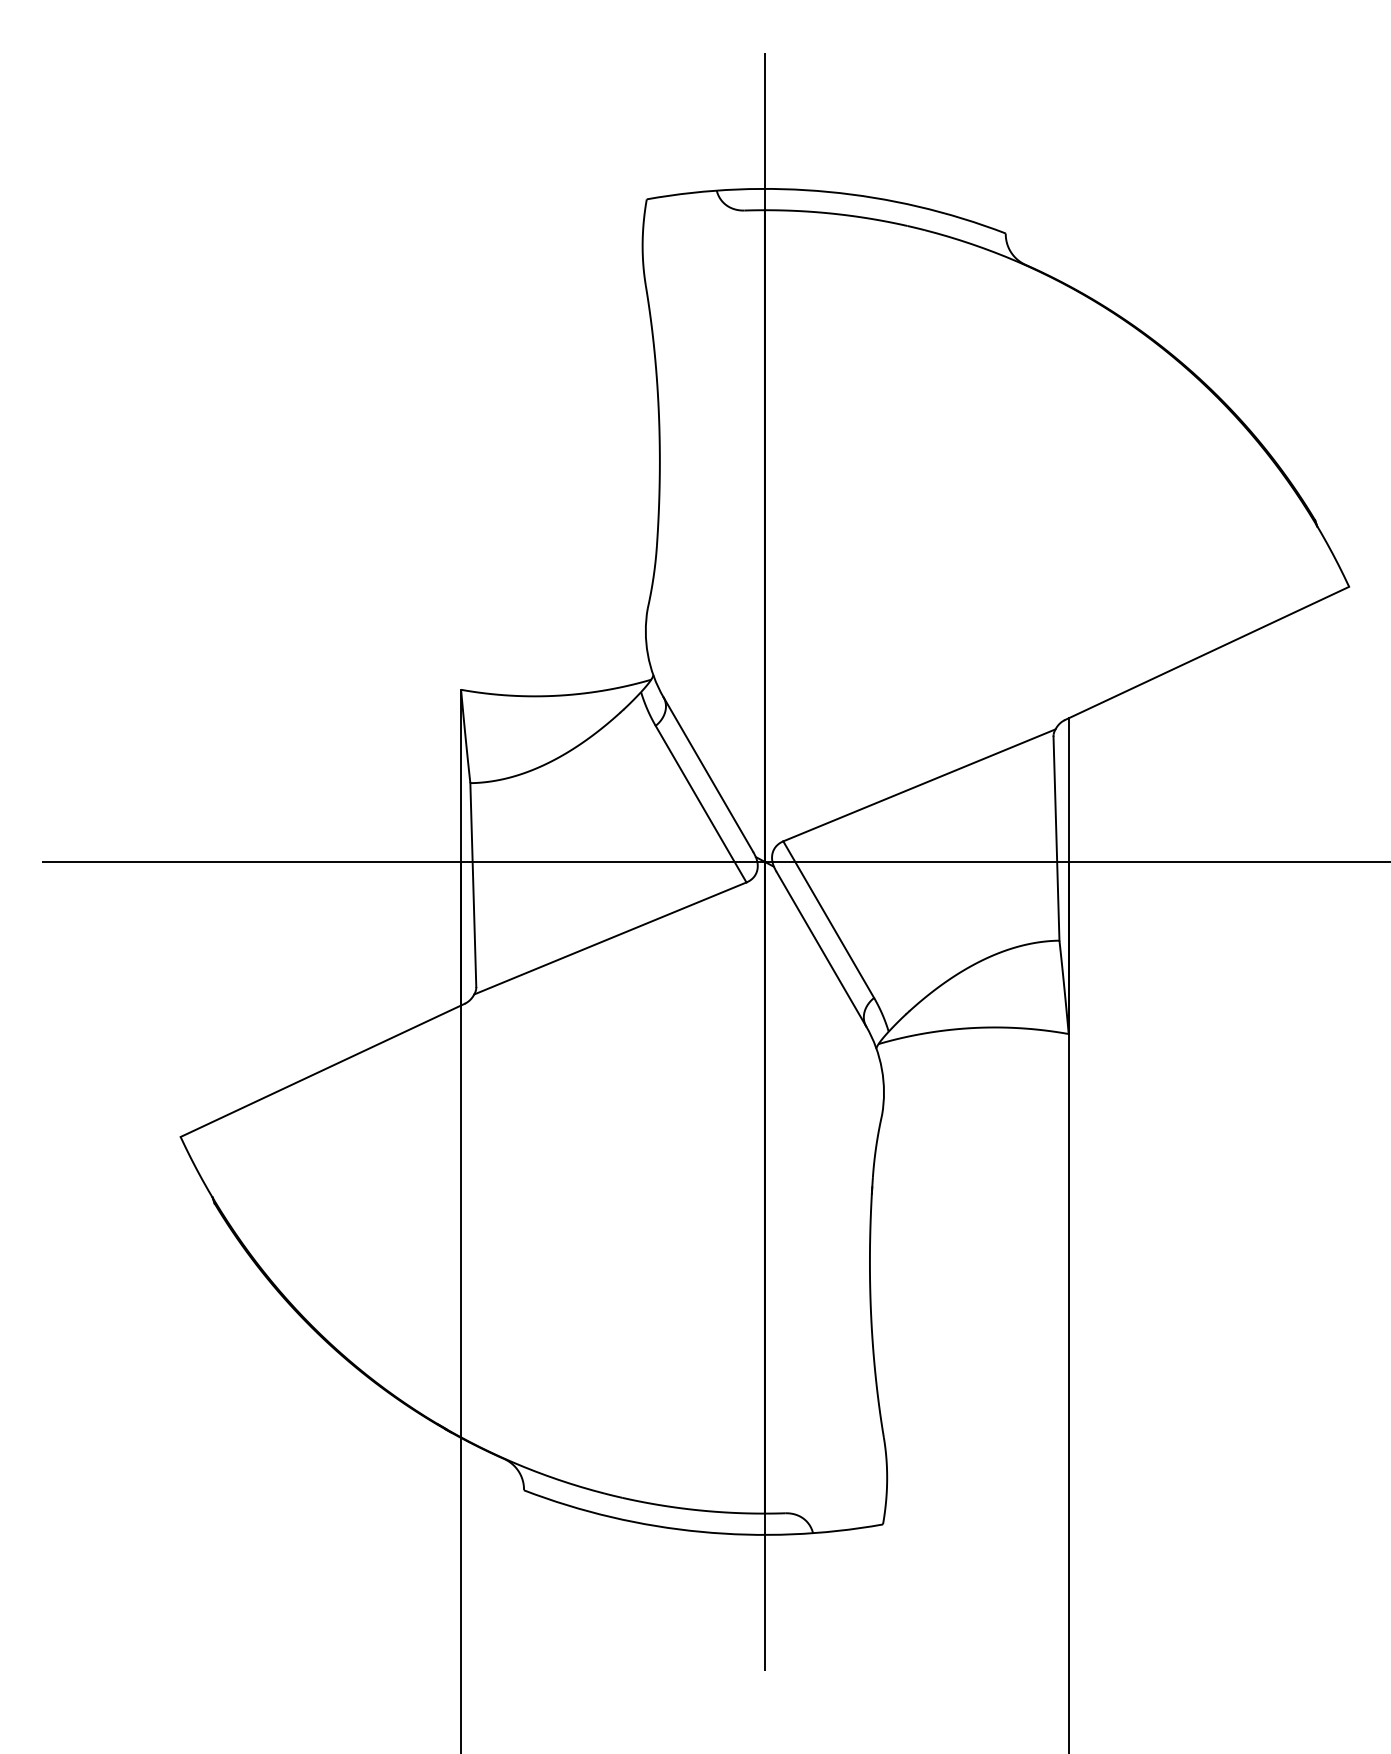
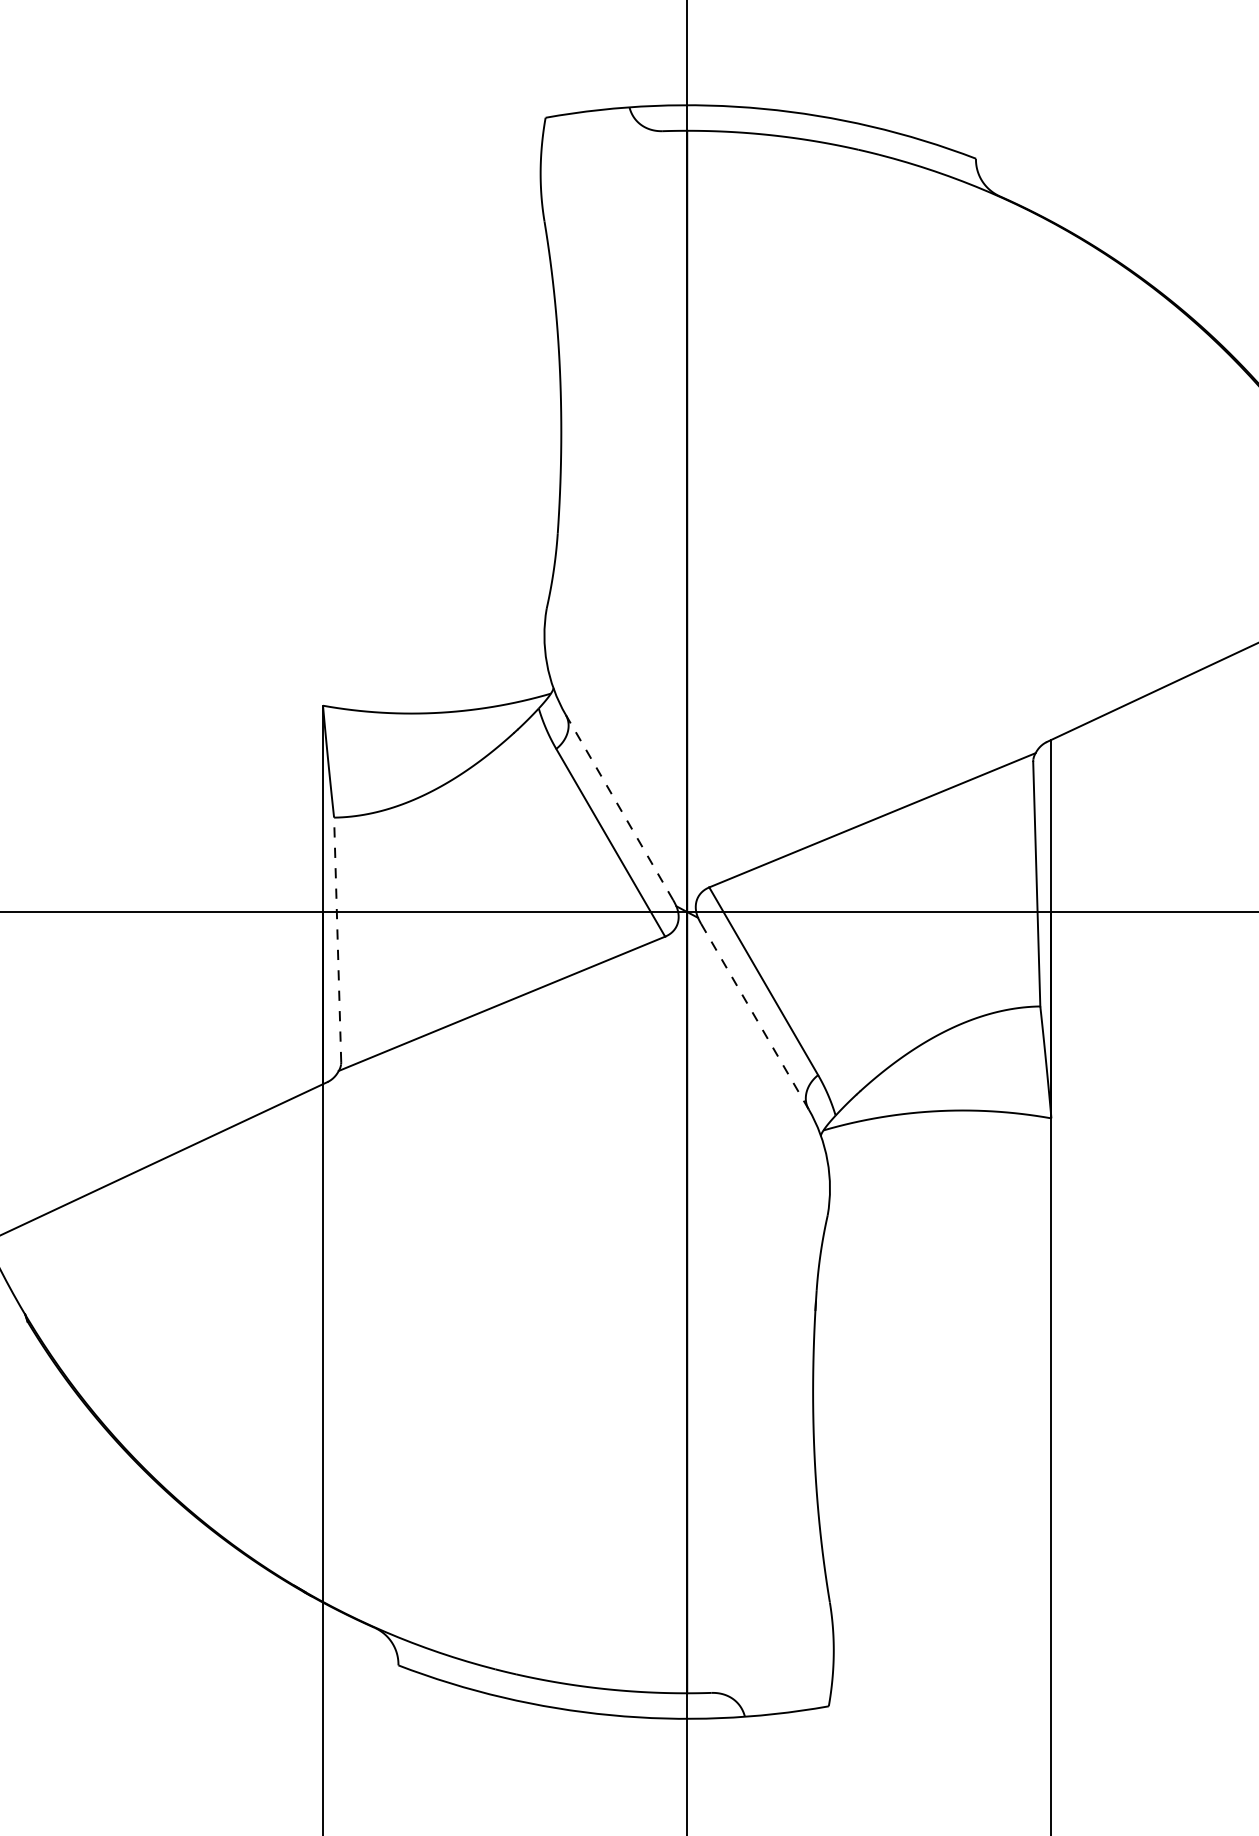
line: (708, 774) -> (619, 807), solid -> dashed
line: (473, 884) -> (337, 939), solid -> dashed
line: (821, 949) -> (755, 1017), solid -> dashed

